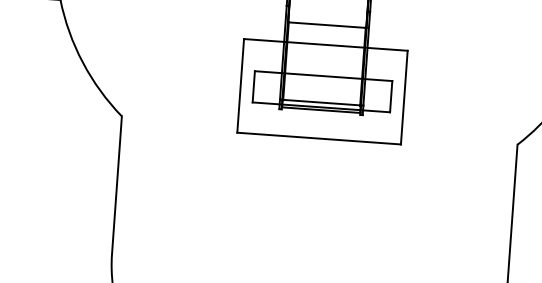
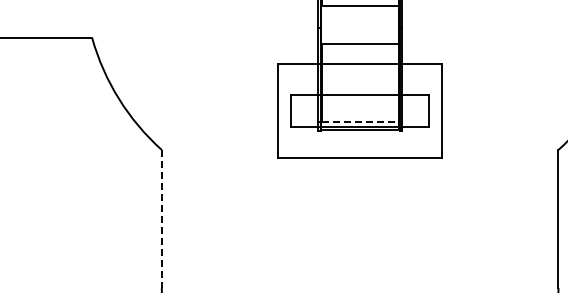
line: (322, 102) -> (360, 121), solid -> dashed
line: (116, 185) -> (161, 219), solid -> dashed

